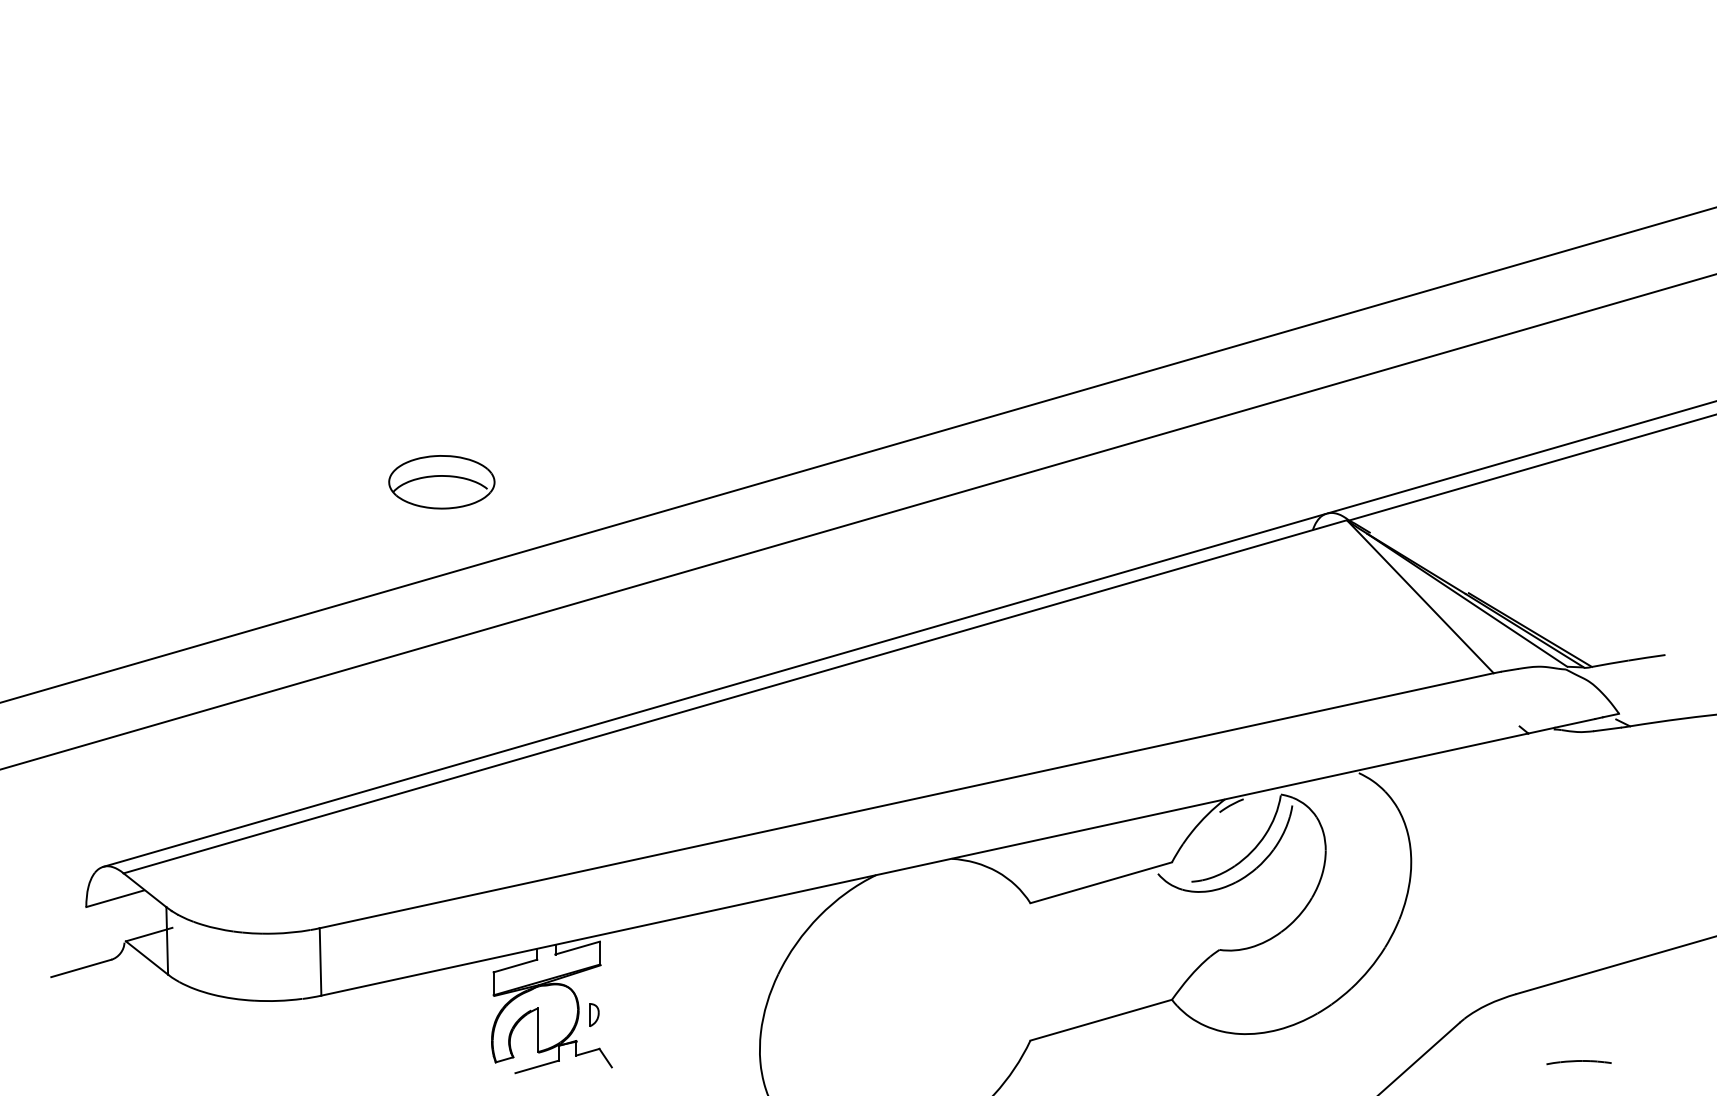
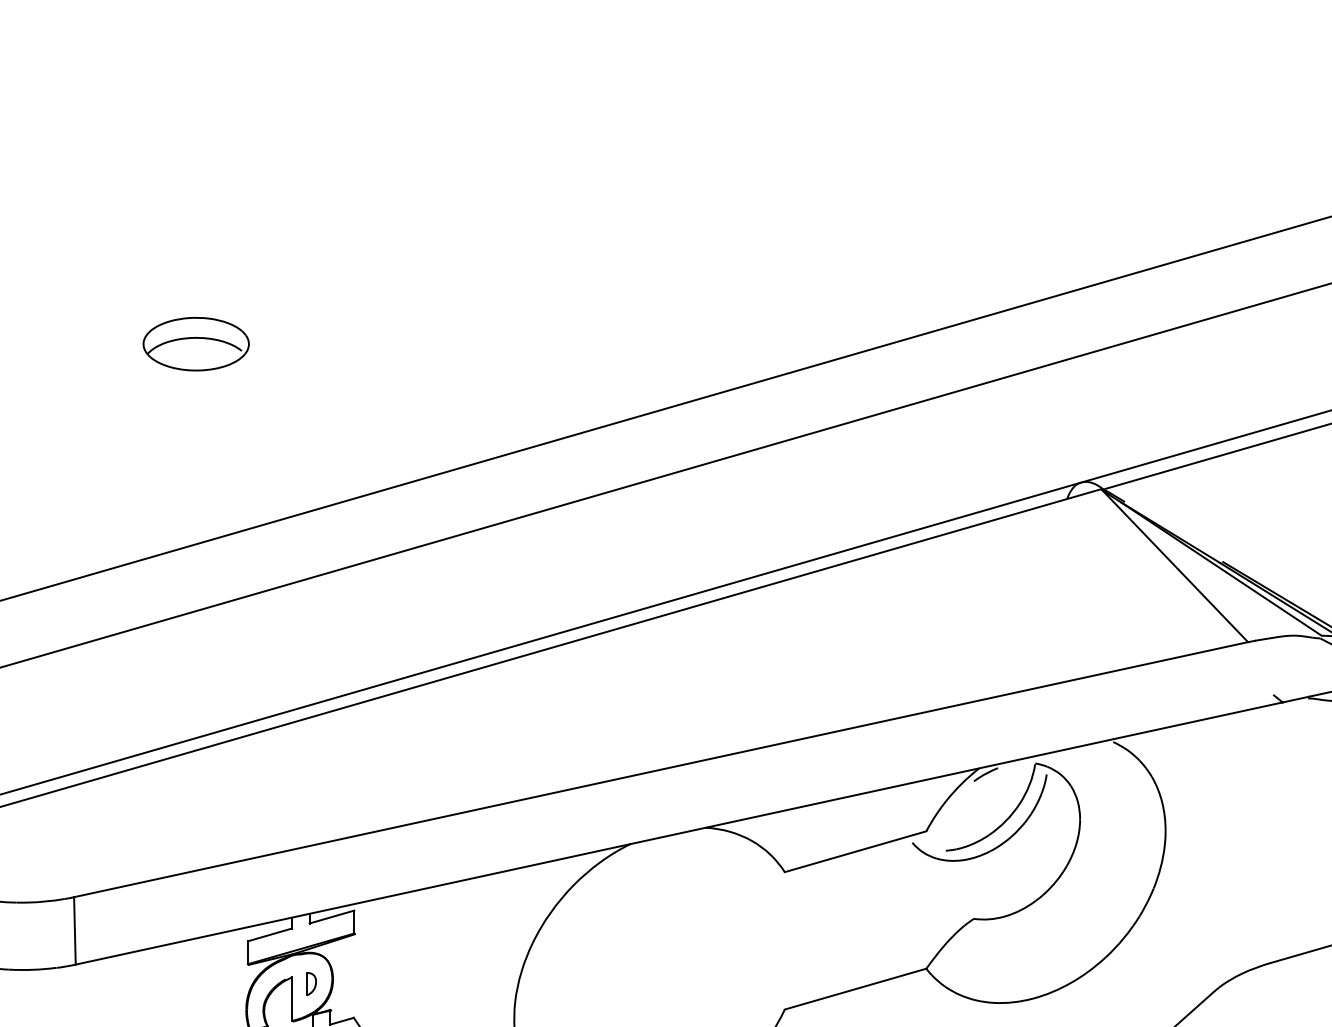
part: (441, 482) -> (195, 344), moved
part: (594, 1014) -> (311, 983), moved

